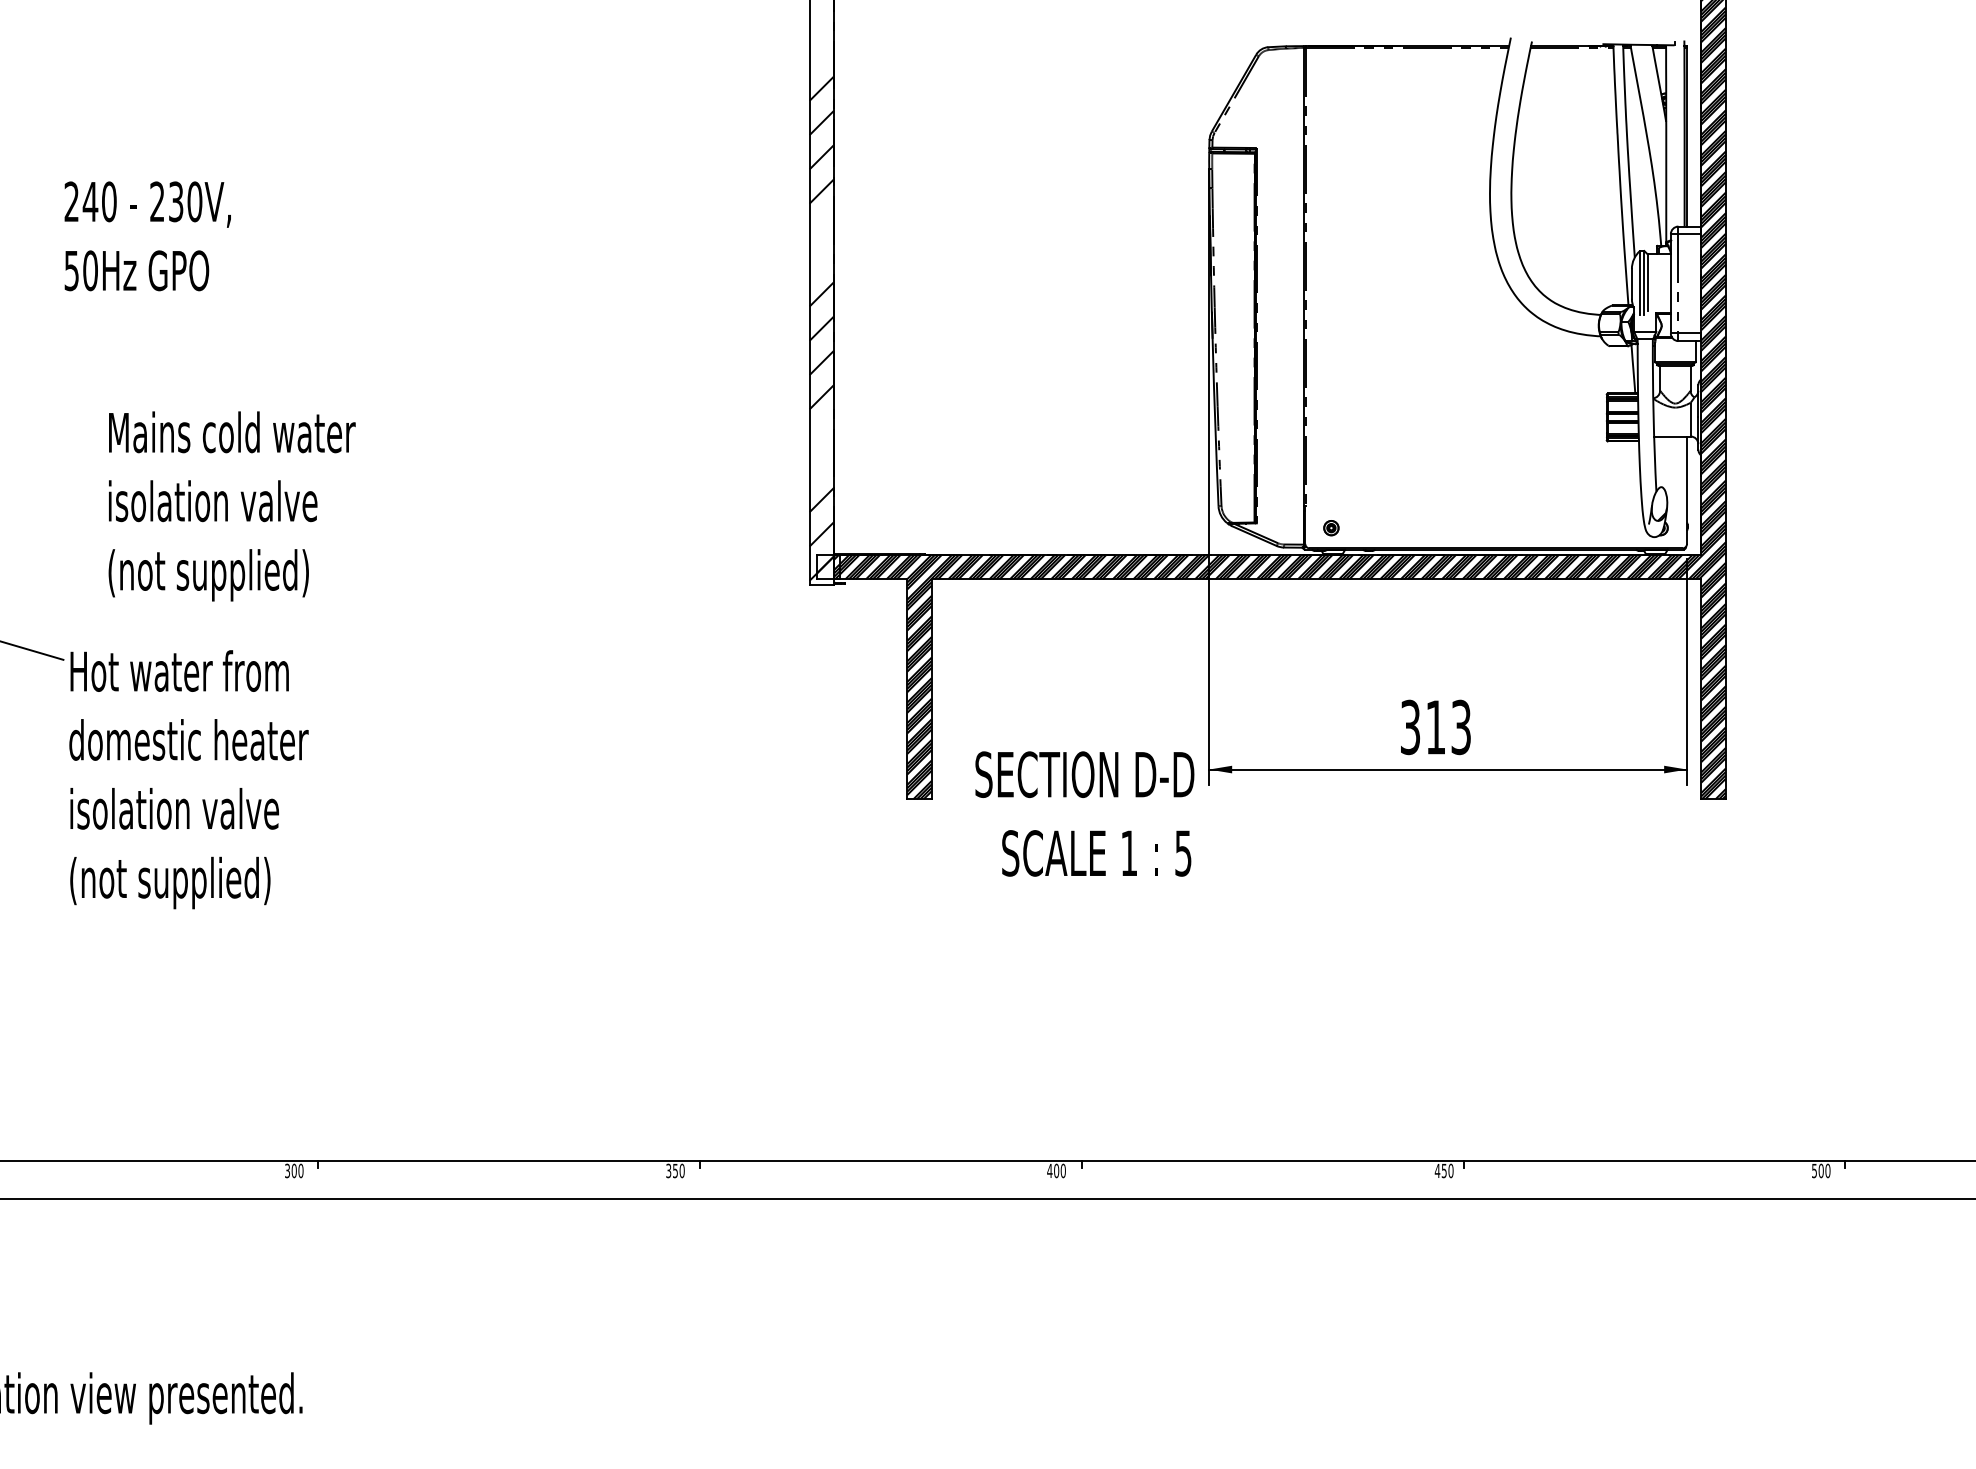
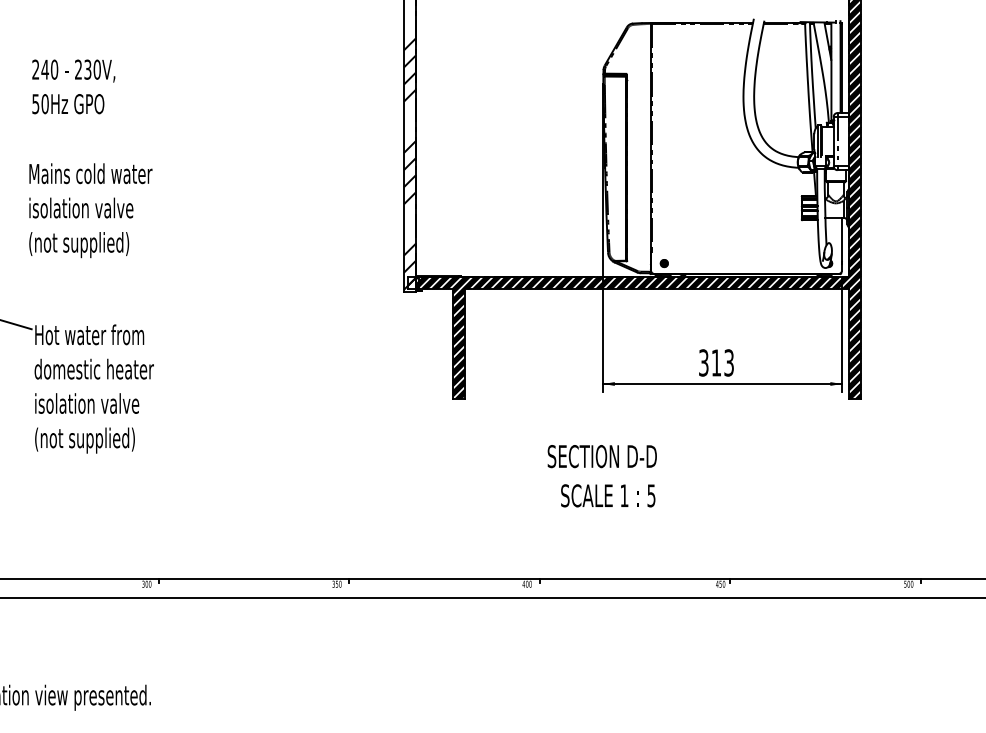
text: (147, 235) -> (73, 86), moved
text: (231, 506) -> (90, 210), moved
text: (1083, 814) -> (601, 476), moved

